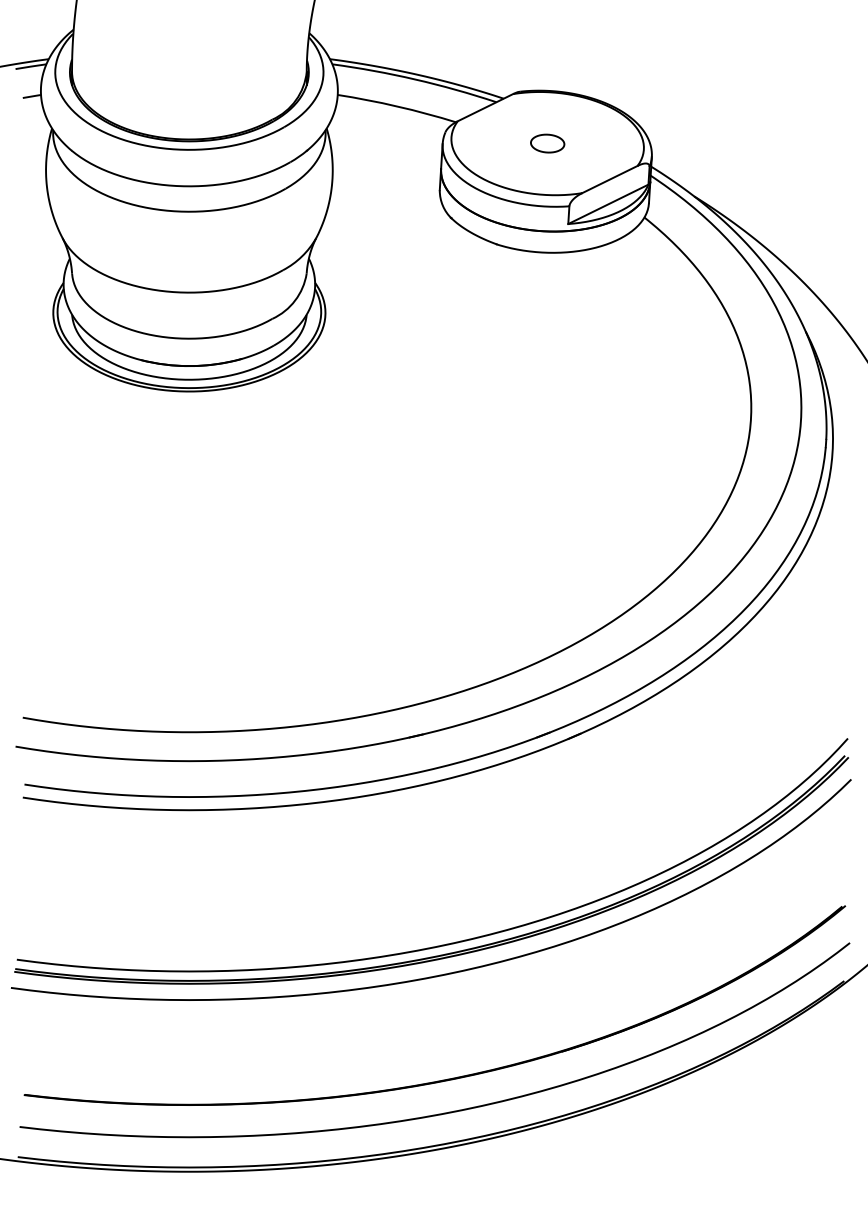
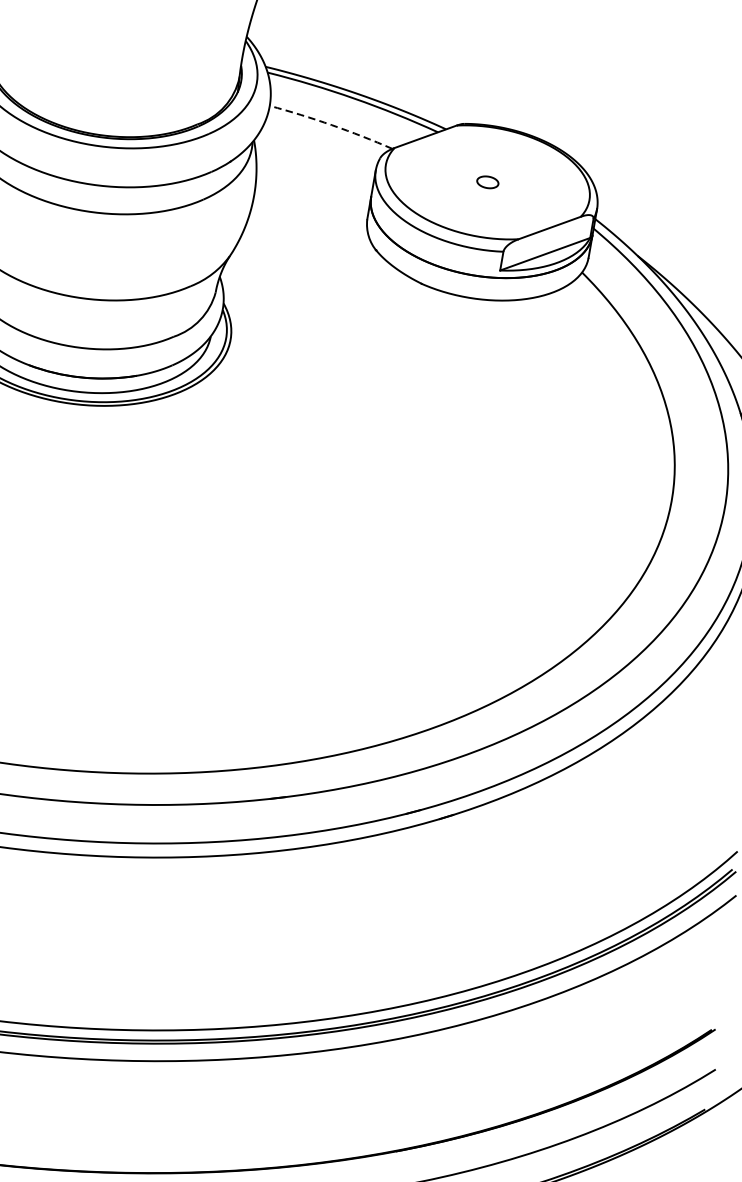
arc: (397, 106) -> (332, 125), solid -> dashed
part: (547, 143) -> (487, 182), size x0.6

